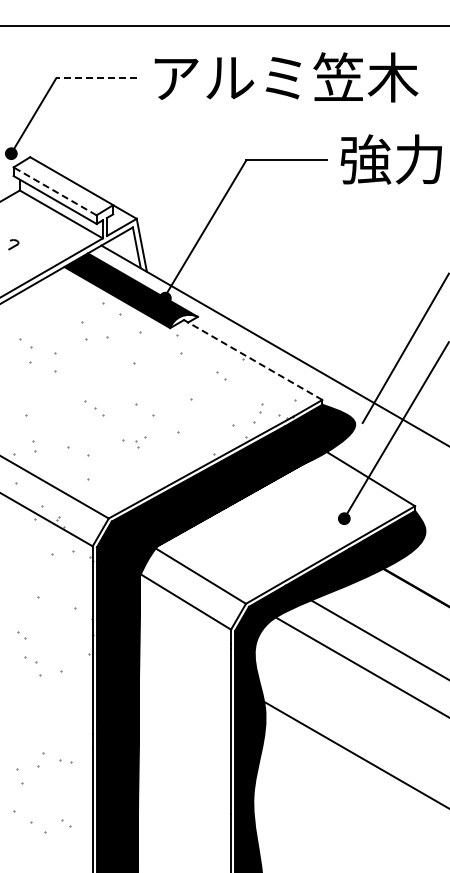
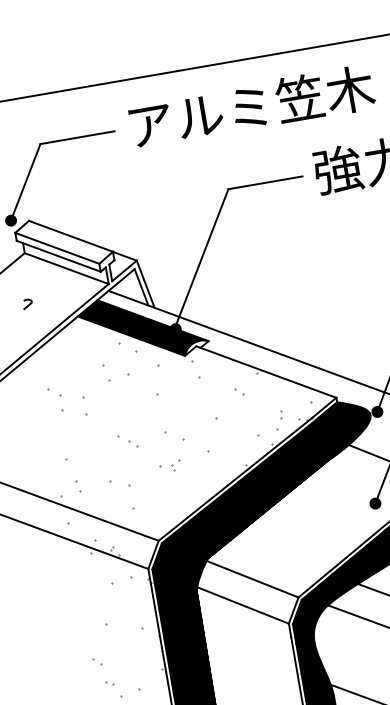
line: (96, 78) -> (77, 137), dashed -> solid
line: (55, 191) -> (57, 248), dashed -> solid
line: (254, 360) -> (267, 372), dashed -> solid
fill: (362, 421) -> (376, 411), added
part: (30, 659) -> (109, 682), size x0.62

